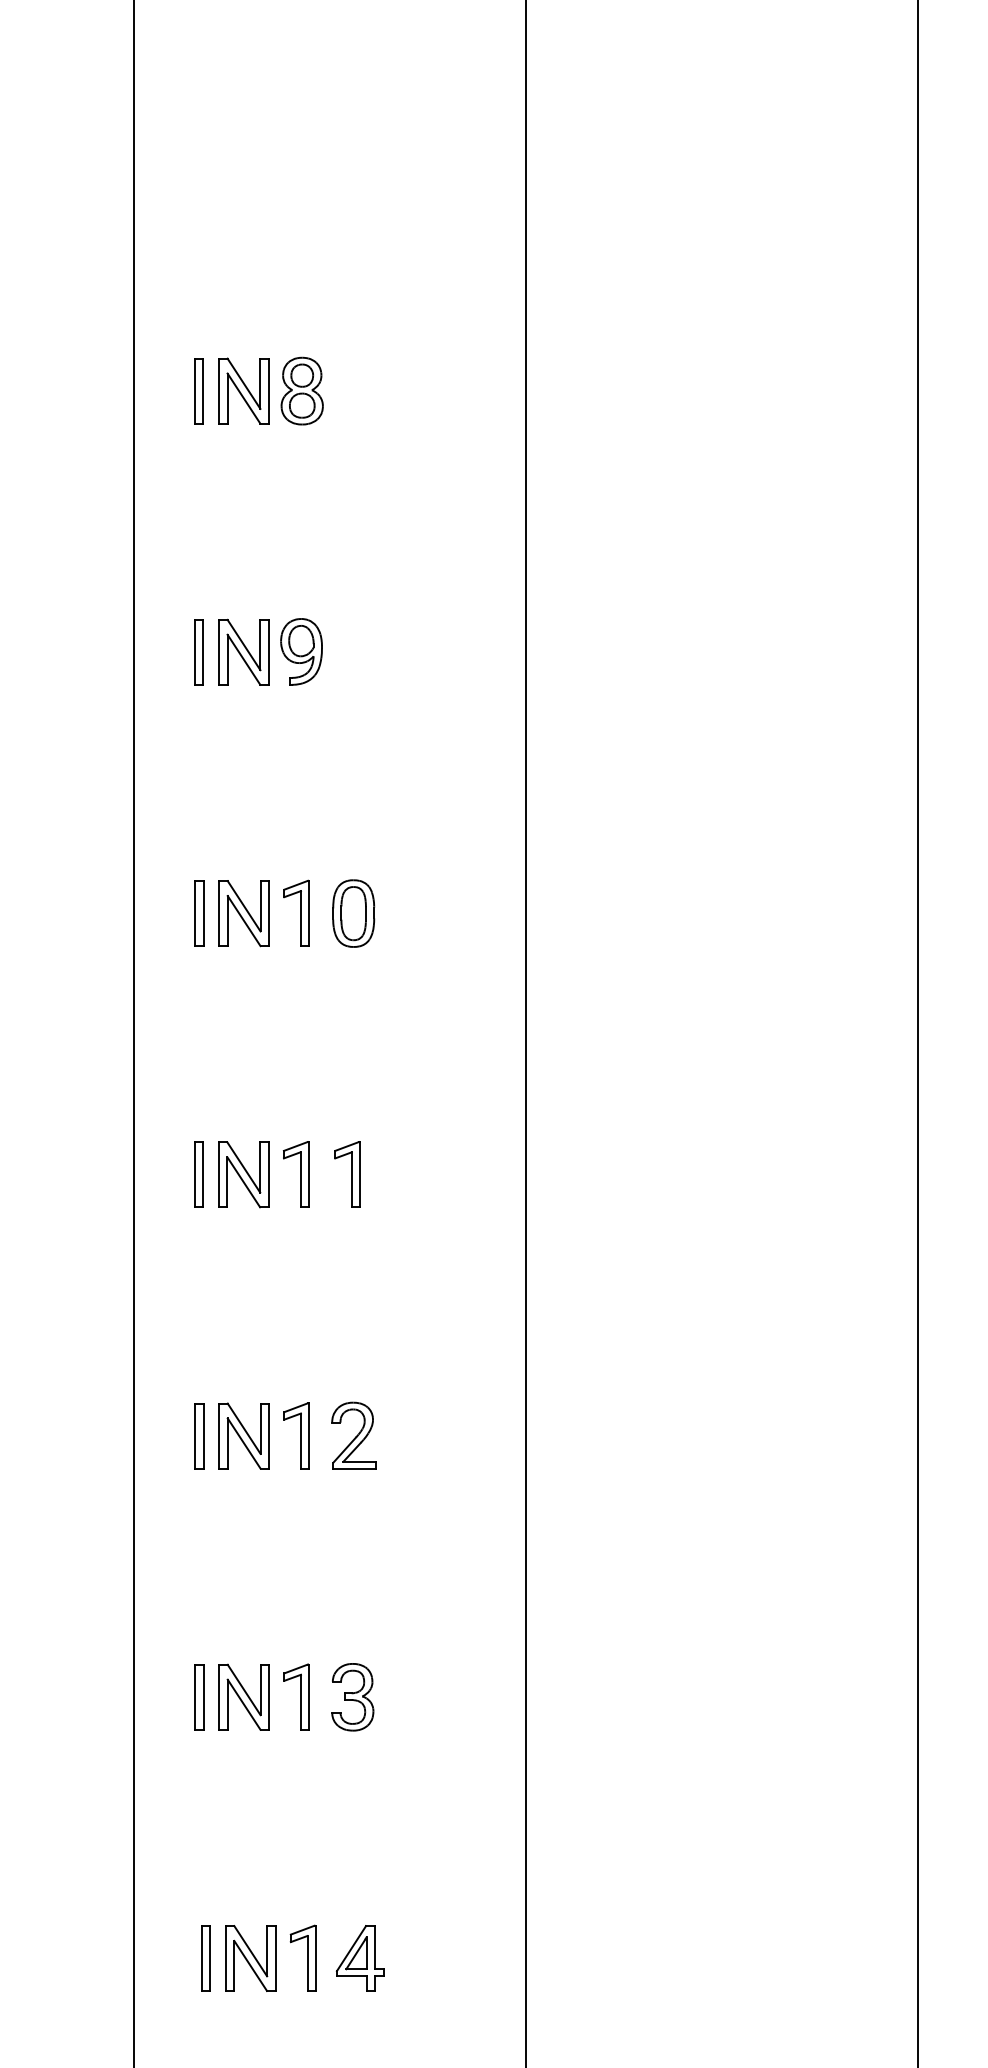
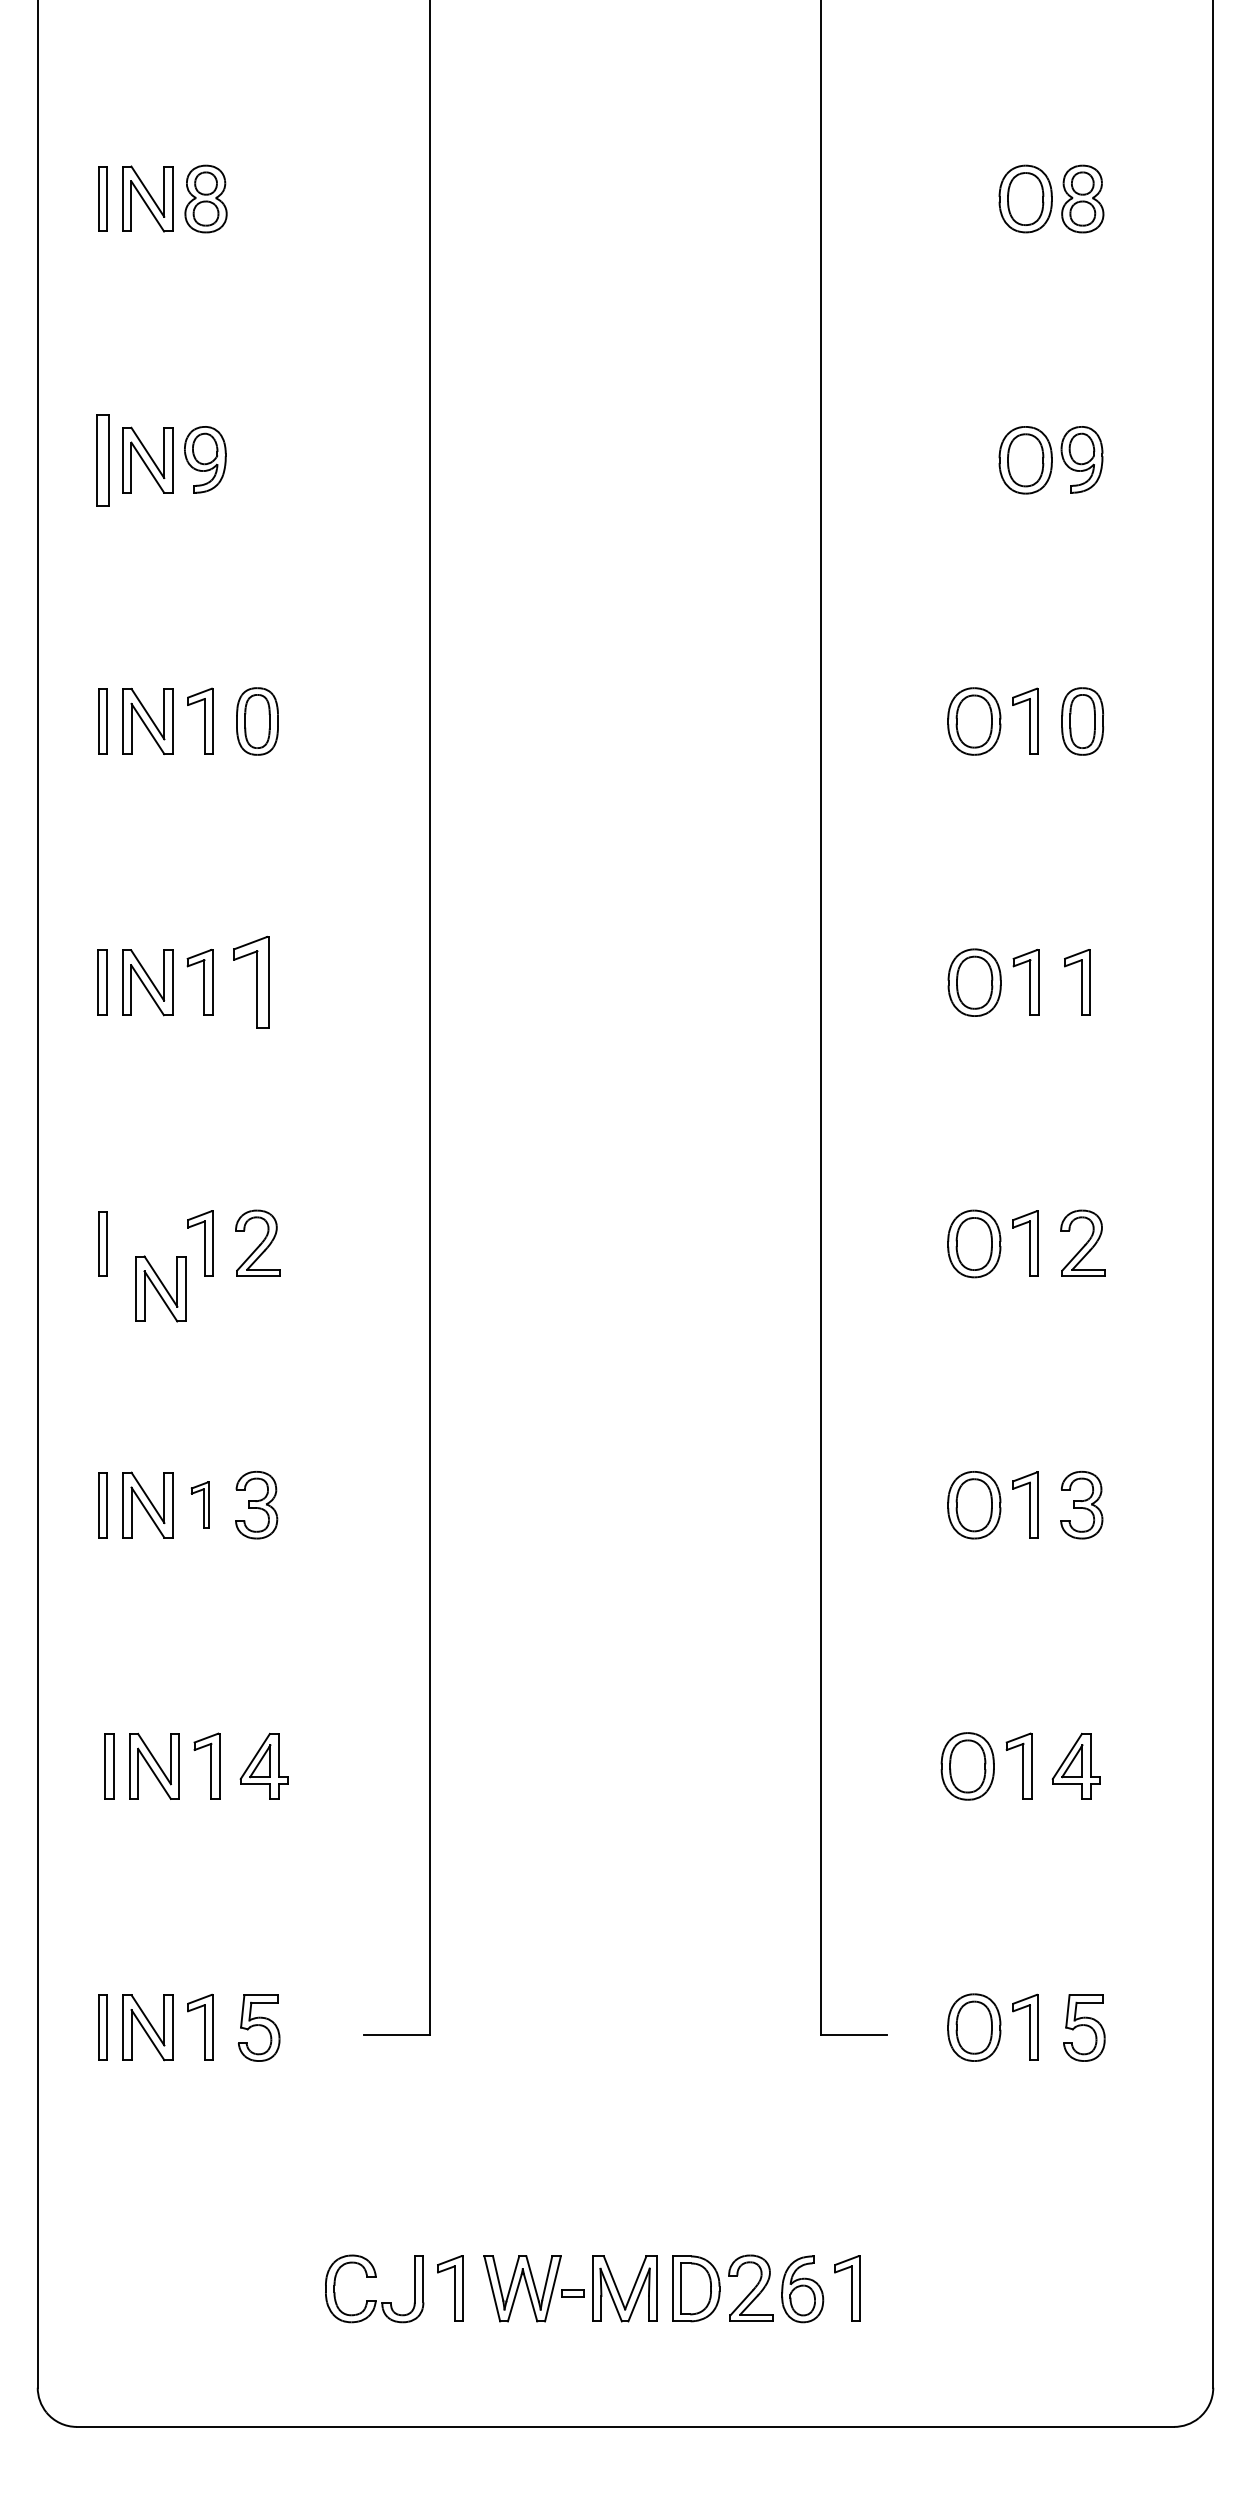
part: (198, 652) -> (102, 460), size x1.4
part: (347, 1174) -> (251, 982), size x1.4
part: (243, 1435) -> (160, 1288), moved
part: (296, 1696) -> (200, 1504), size x0.7

